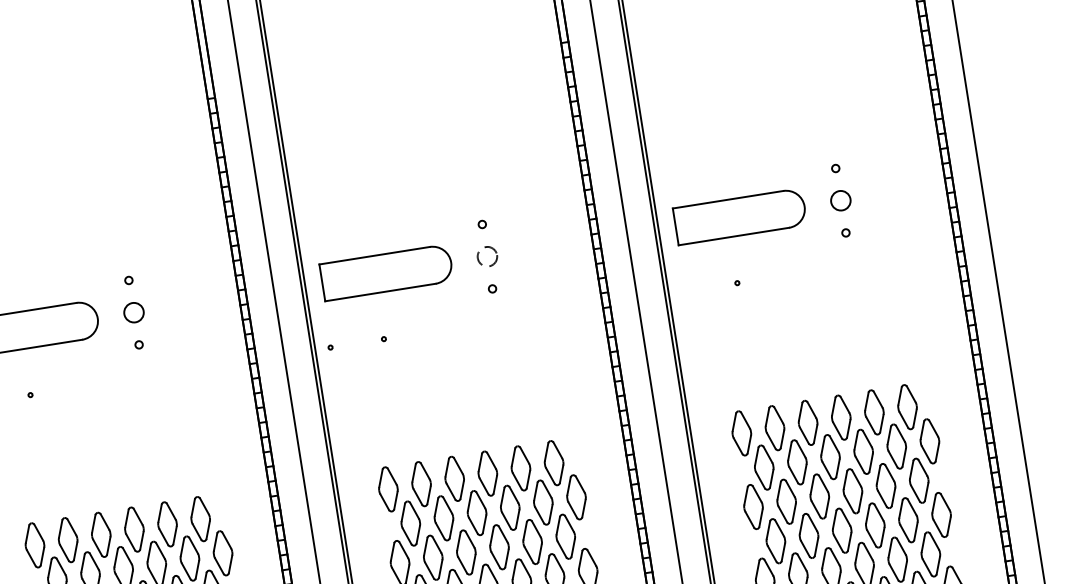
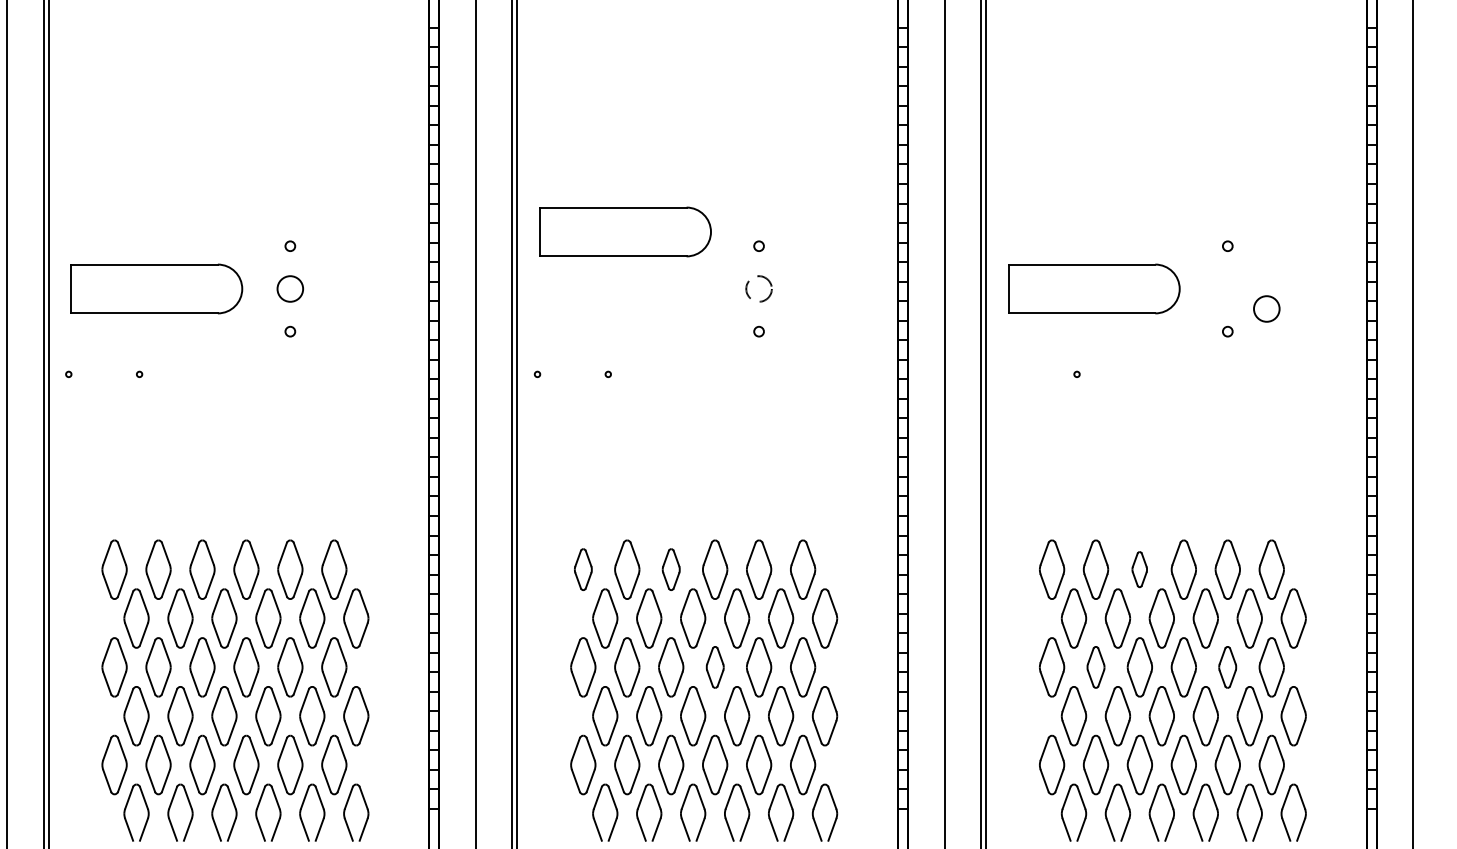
circle: (840, 200) -> (1266, 308), moved
part: (386, 272) -> (625, 231), moved
part: (807, 422) -> (1139, 569), size x0.6
part: (454, 478) -> (671, 569), size x0.7
part: (885, 486) -> (1227, 667), size x0.7
part: (388, 489) -> (583, 569), size x0.7
part: (786, 501) -> (1095, 667), size x0.7
part: (499, 547) -> (715, 667), size x0.7

